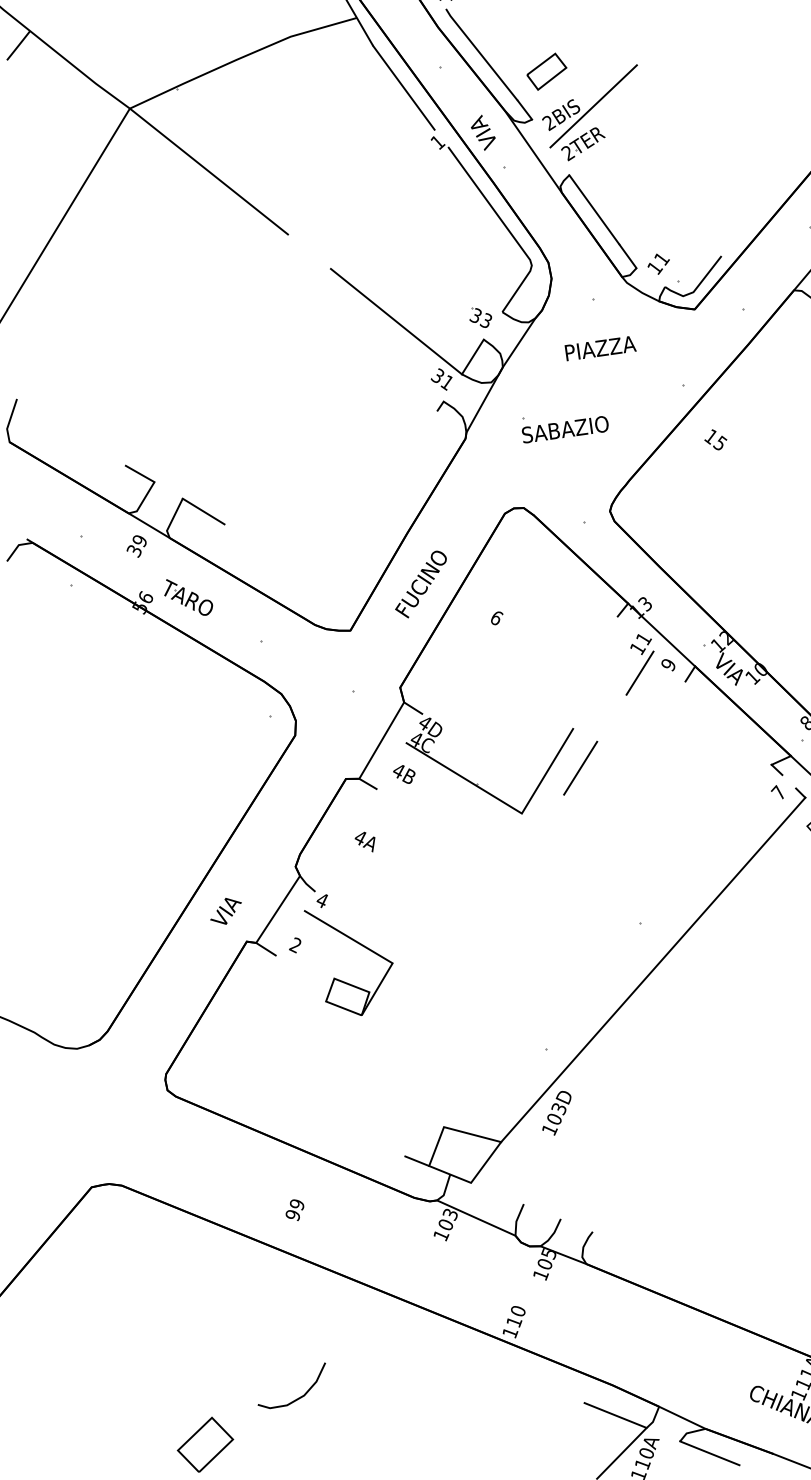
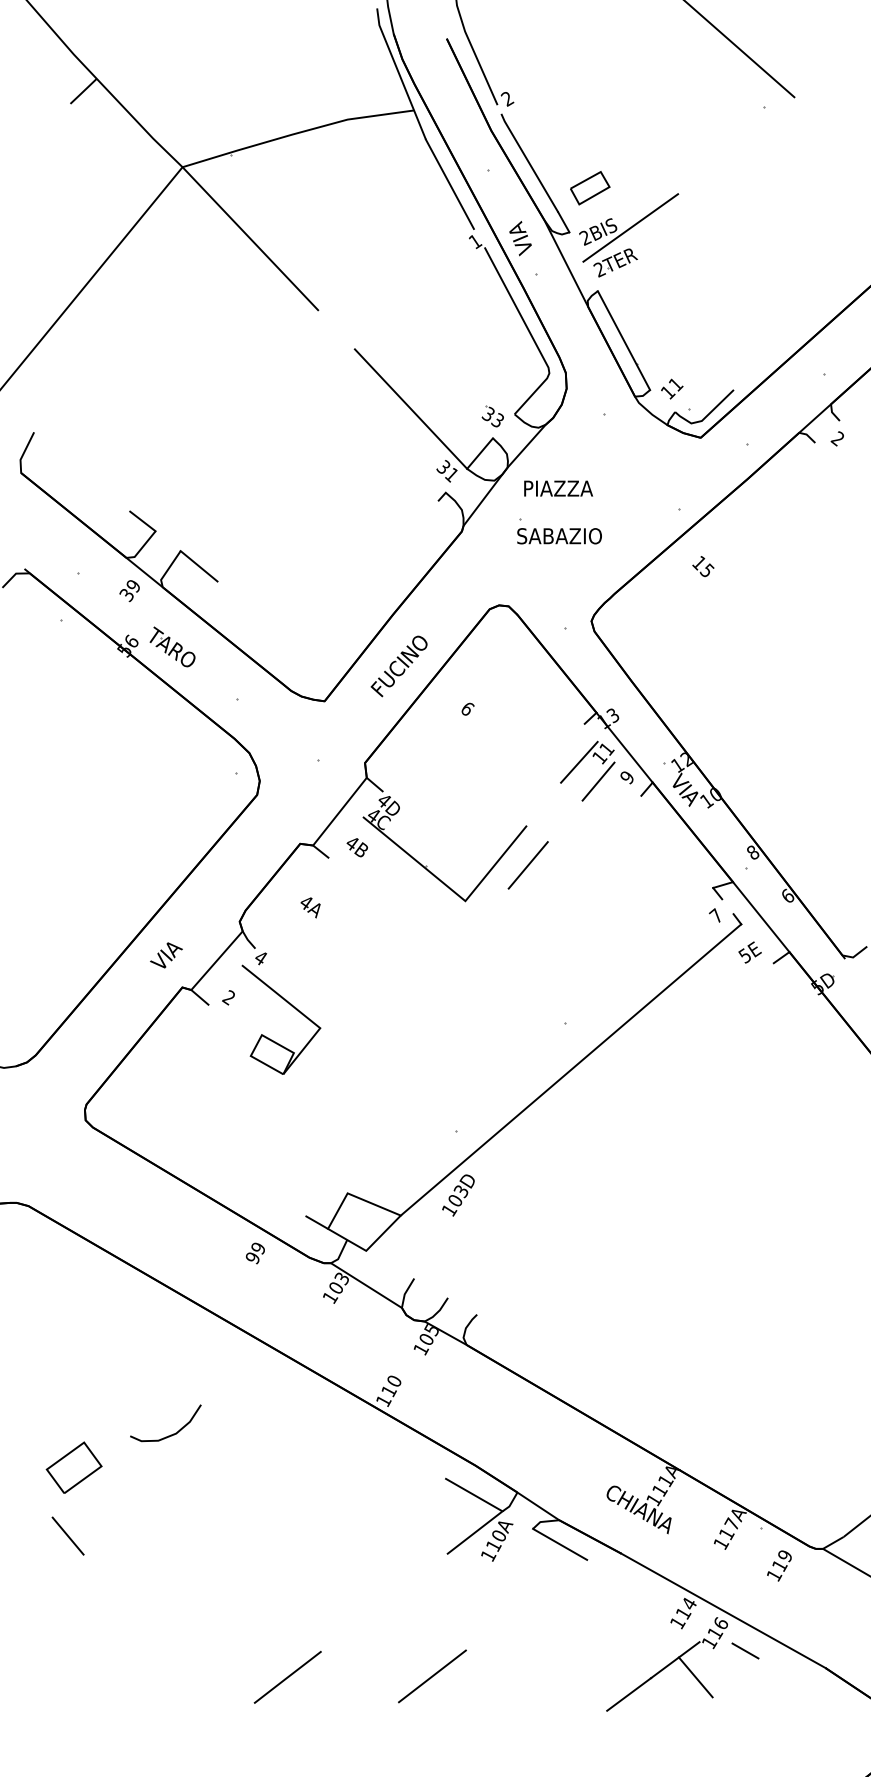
text: (600, 348) -> (558, 488), moved
line: (617, 655) -> (579, 761), added
text: (295, 1210) -> (255, 1253), moved

